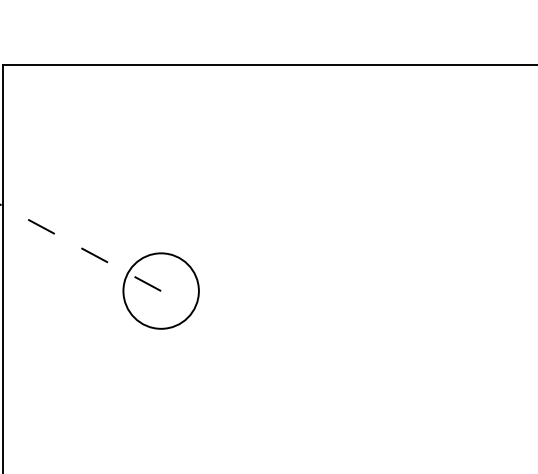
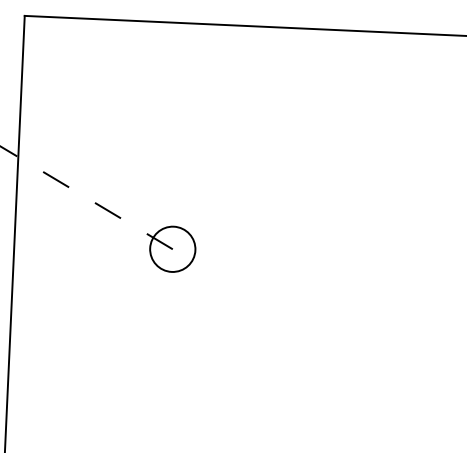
circle: (160, 290) -> (172, 248), size x0.6

